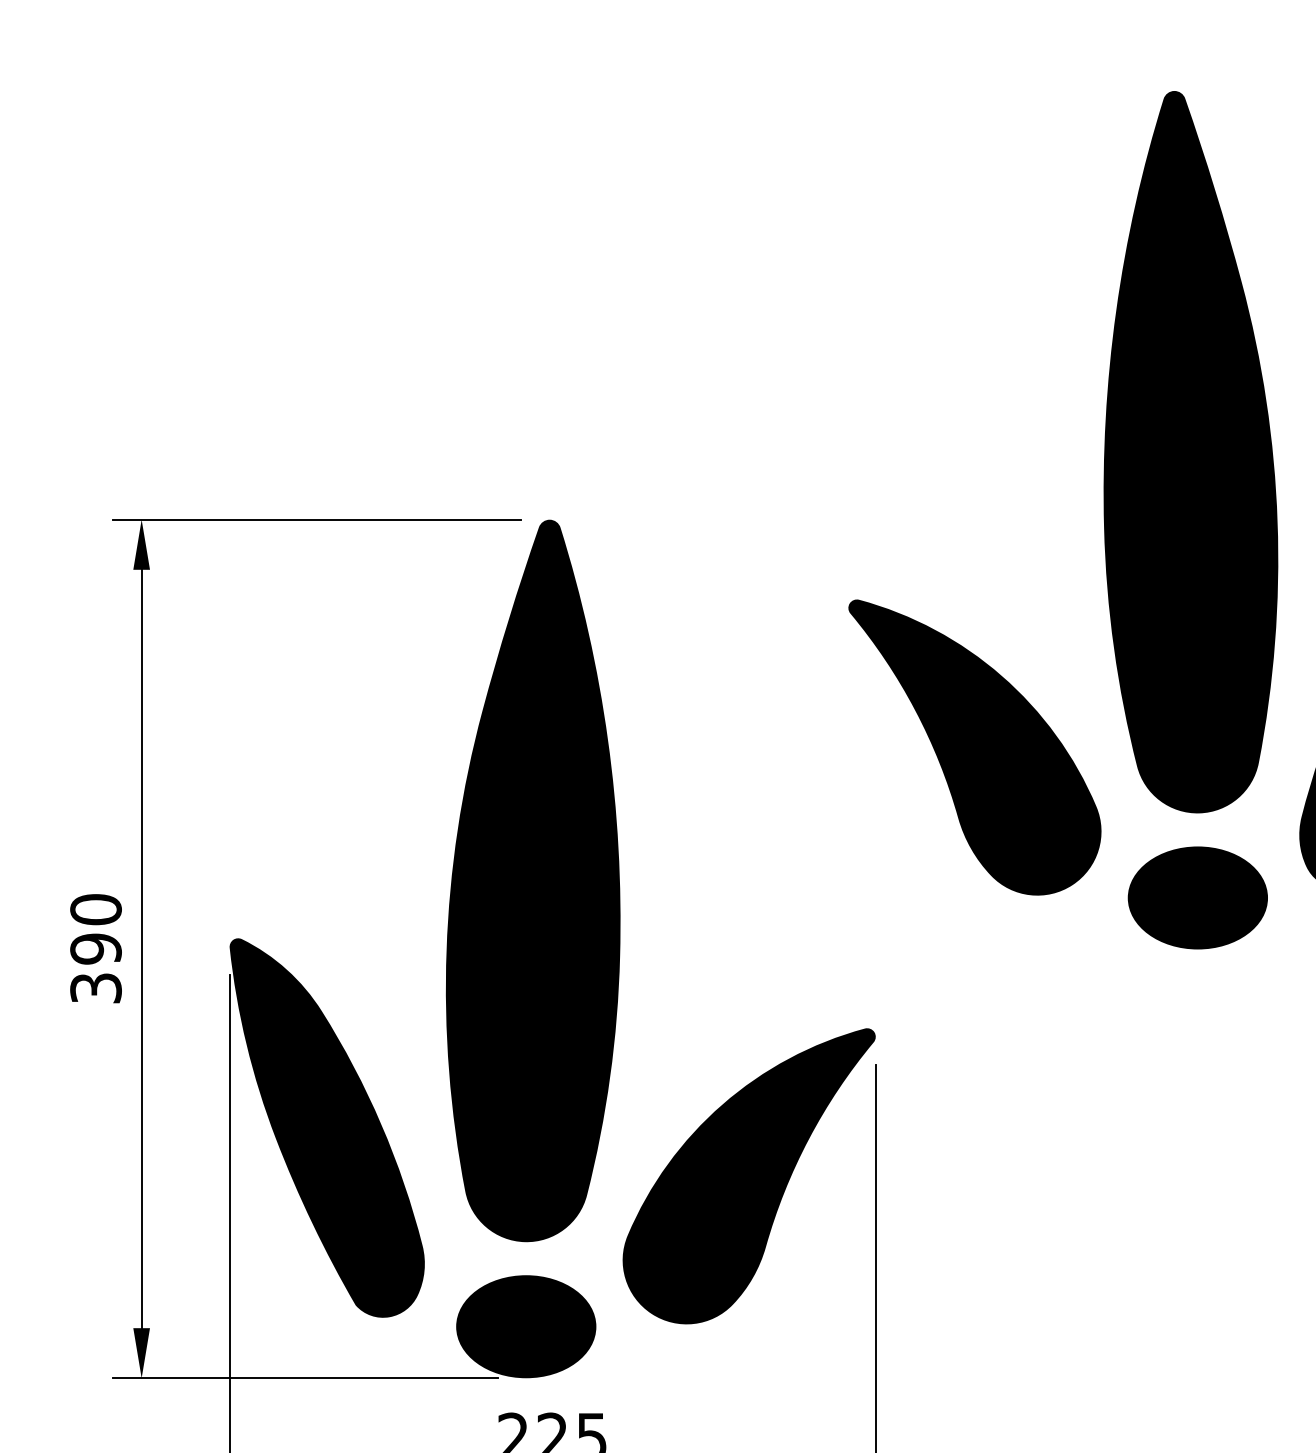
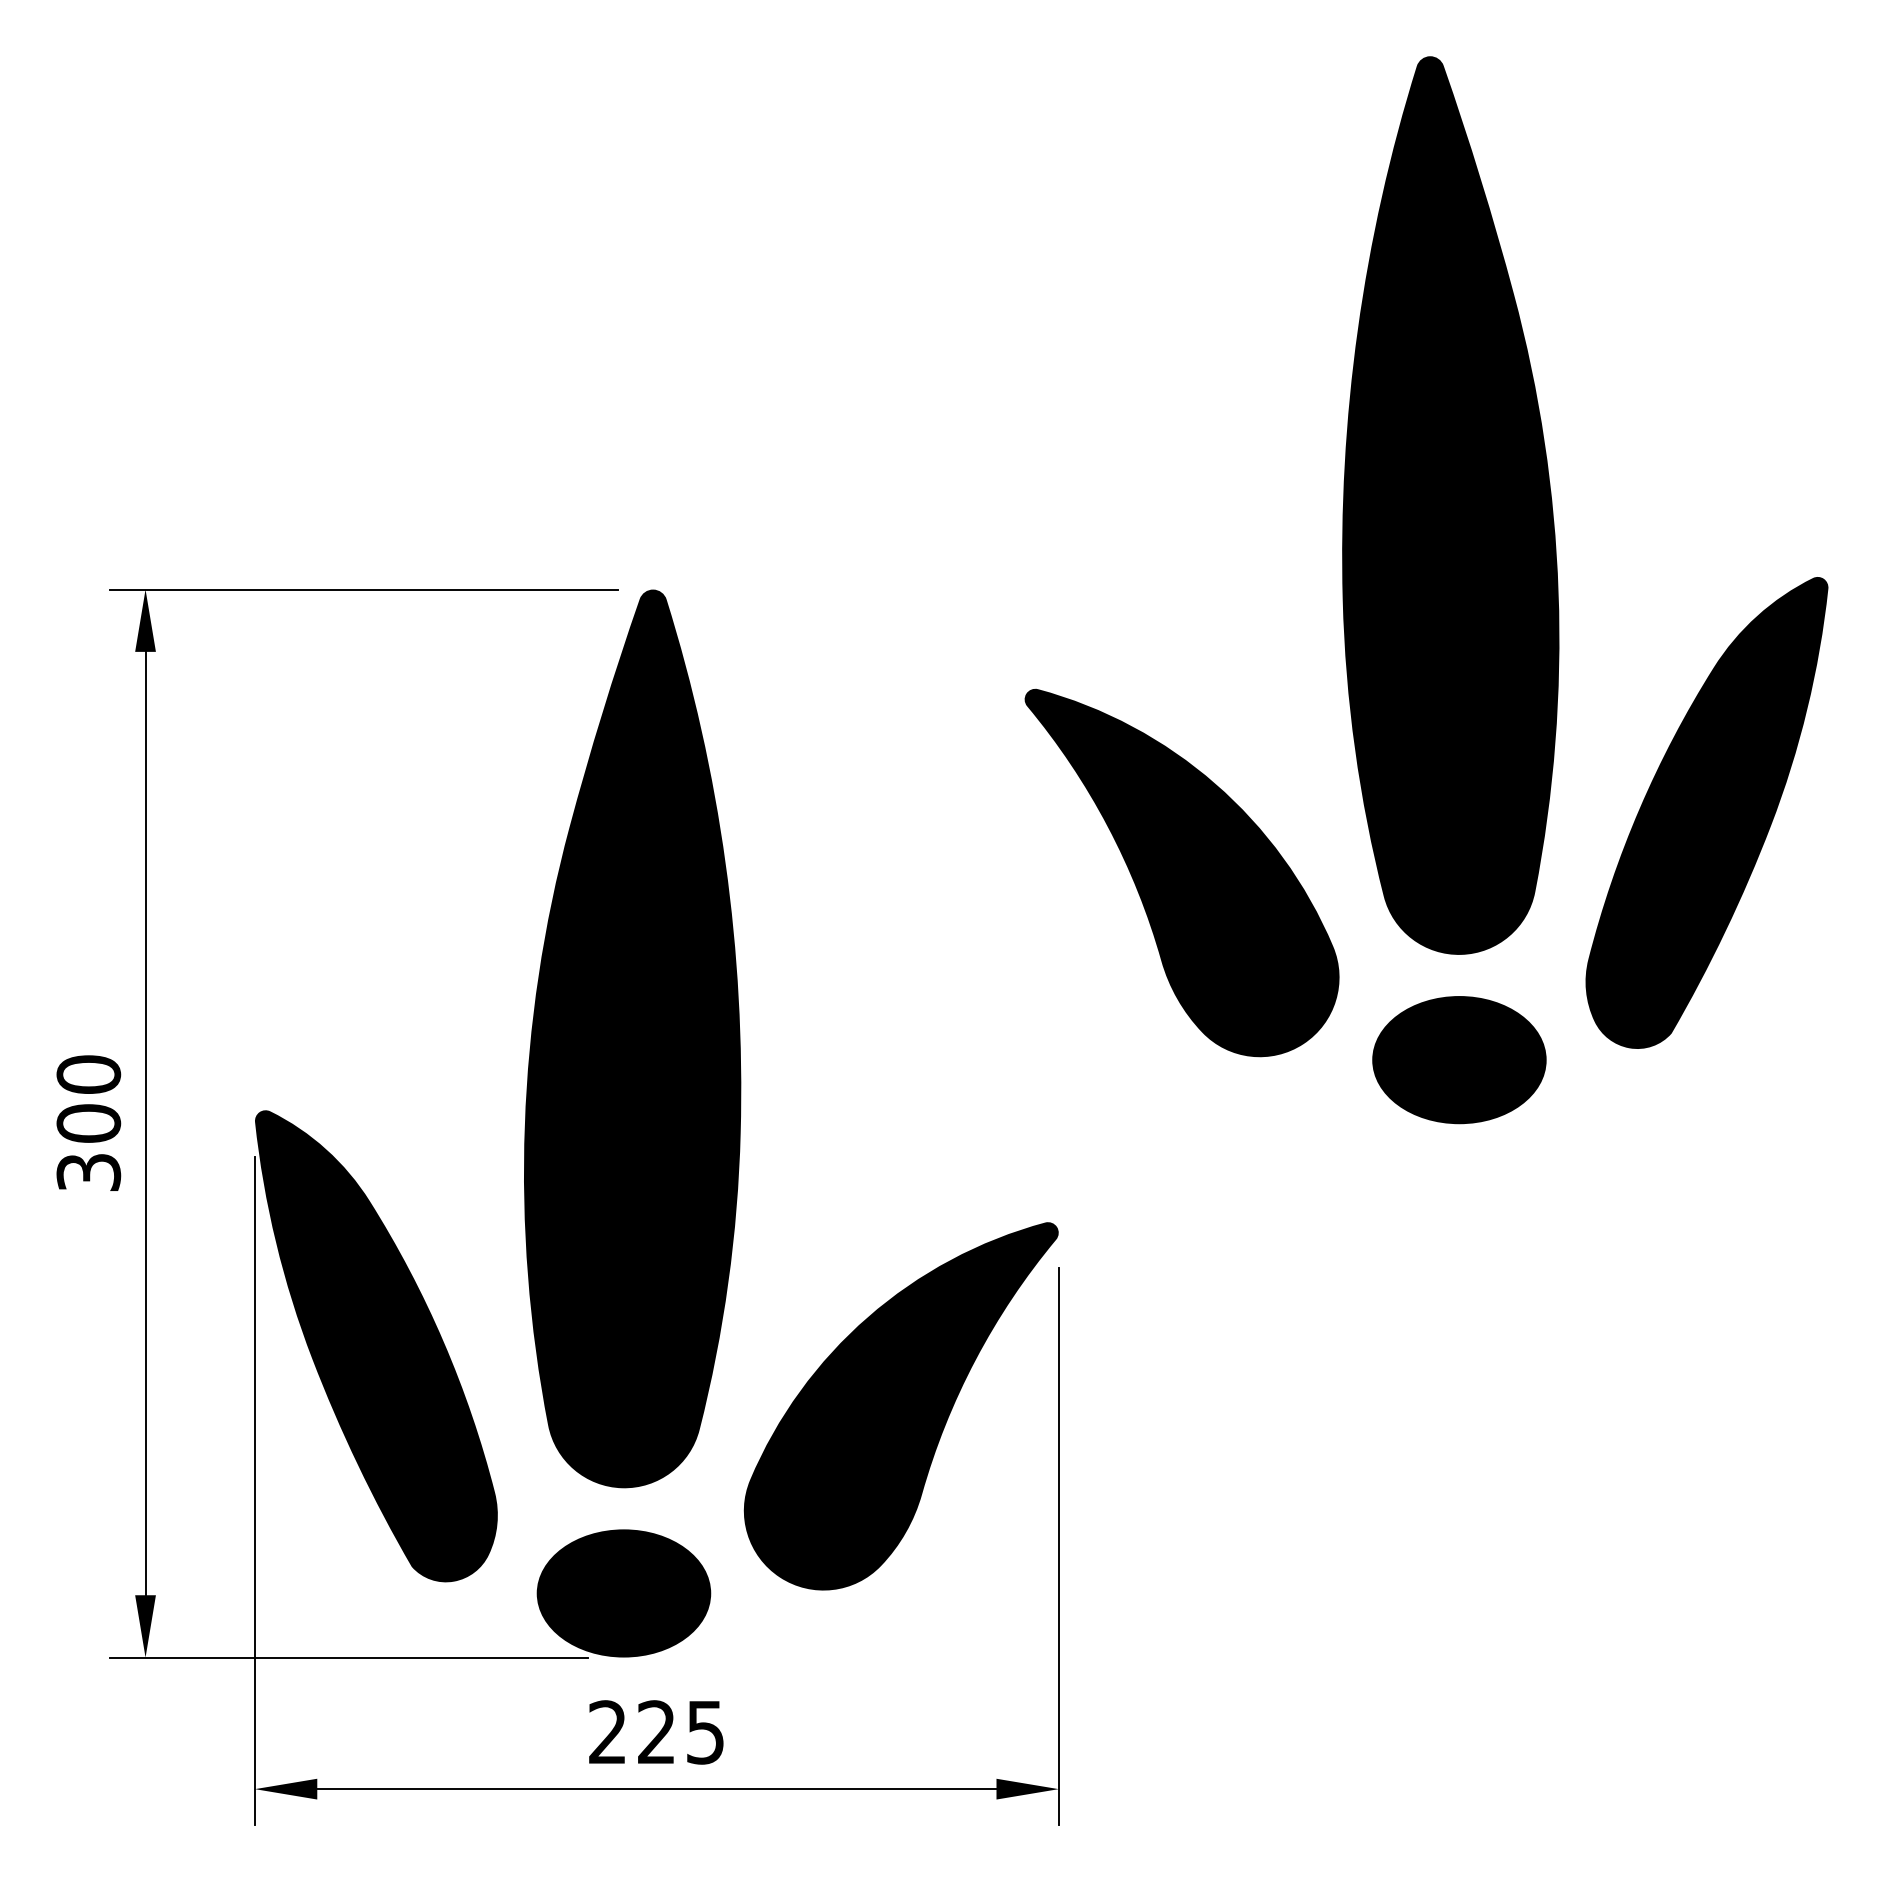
text: (95, 948) -> (88, 1123), 390 -> 300

